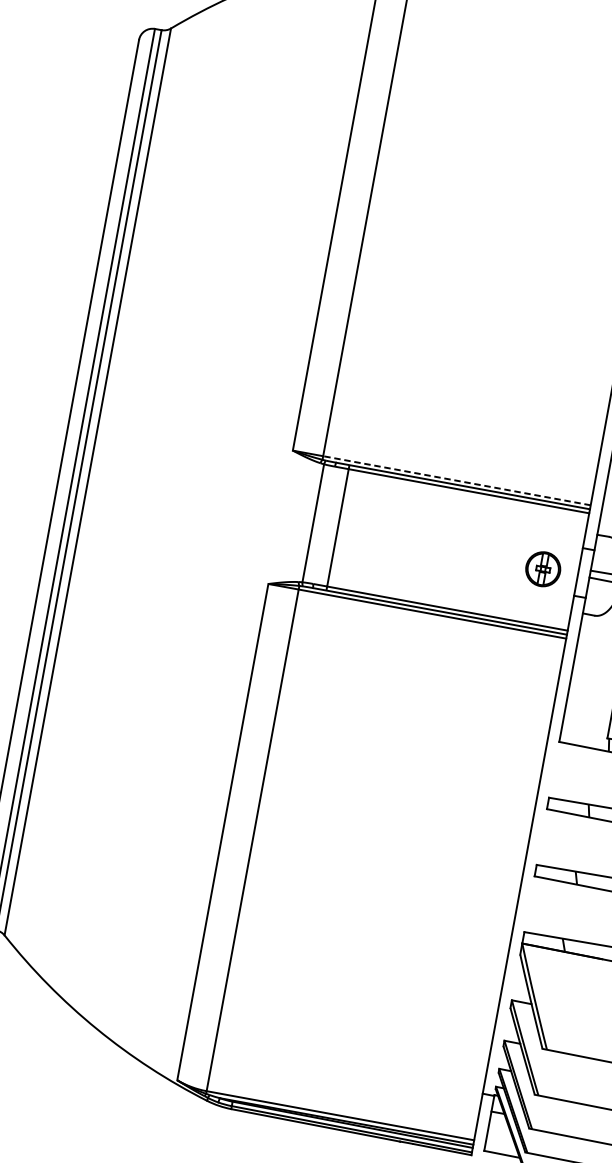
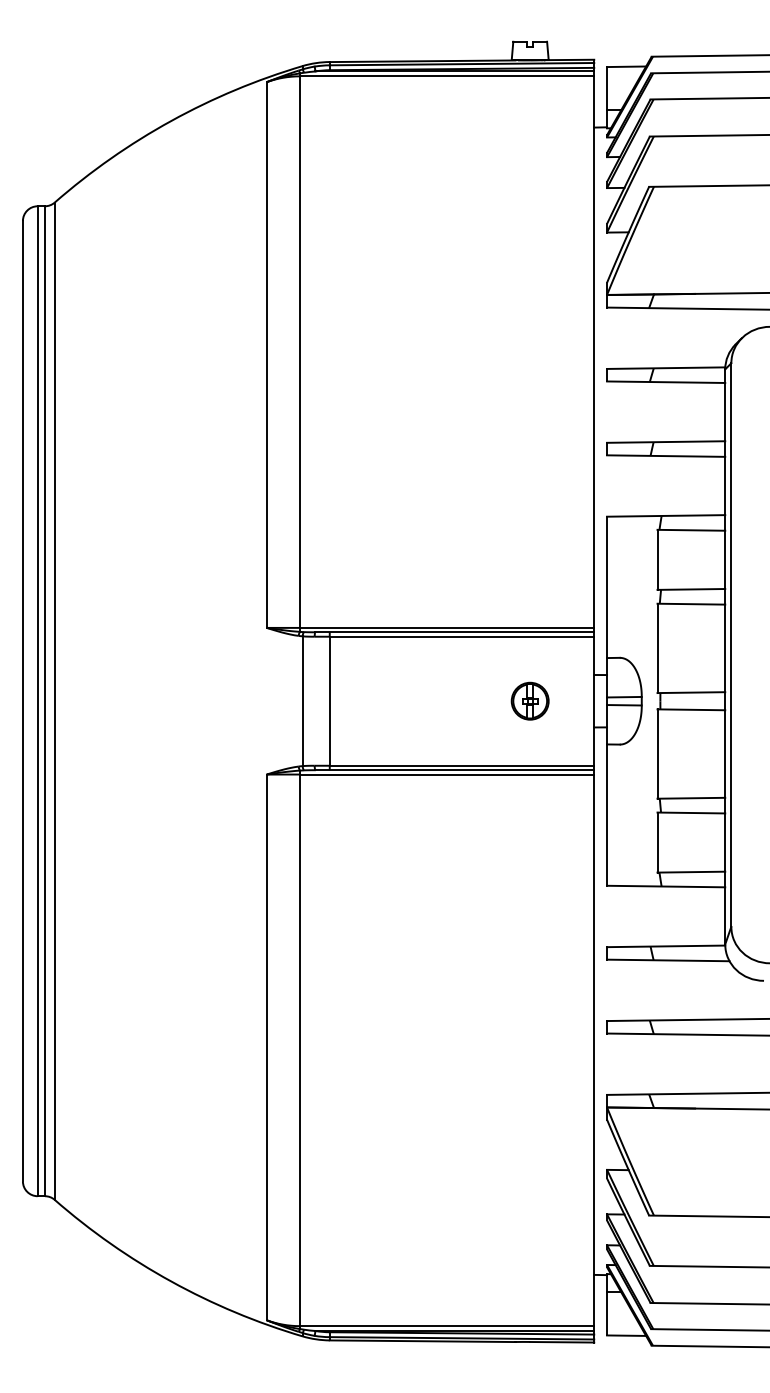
line: (456, 480) -> (446, 627), dashed -> solid
part: (542, 568) -> (529, 700), moved

